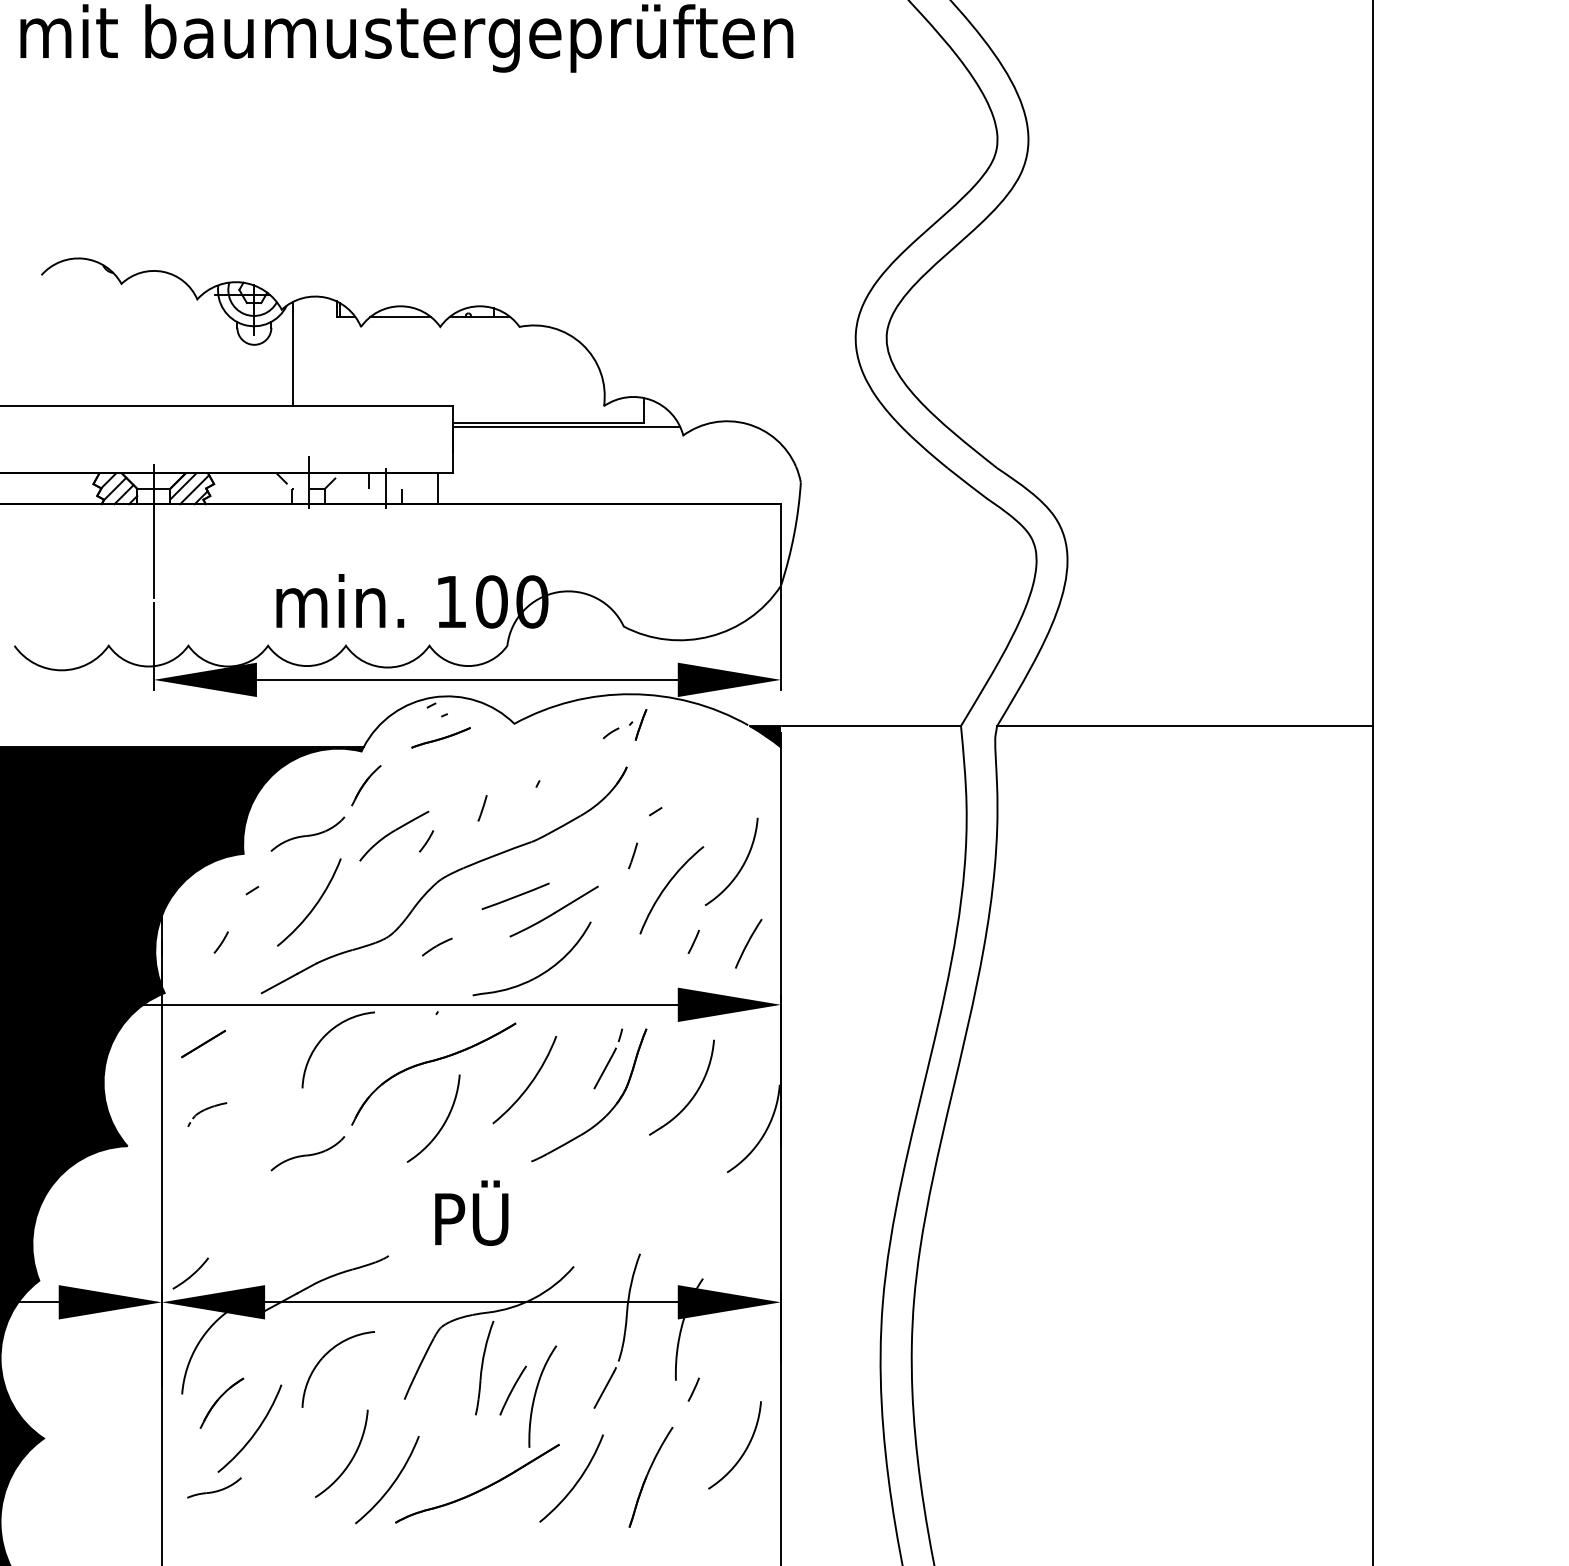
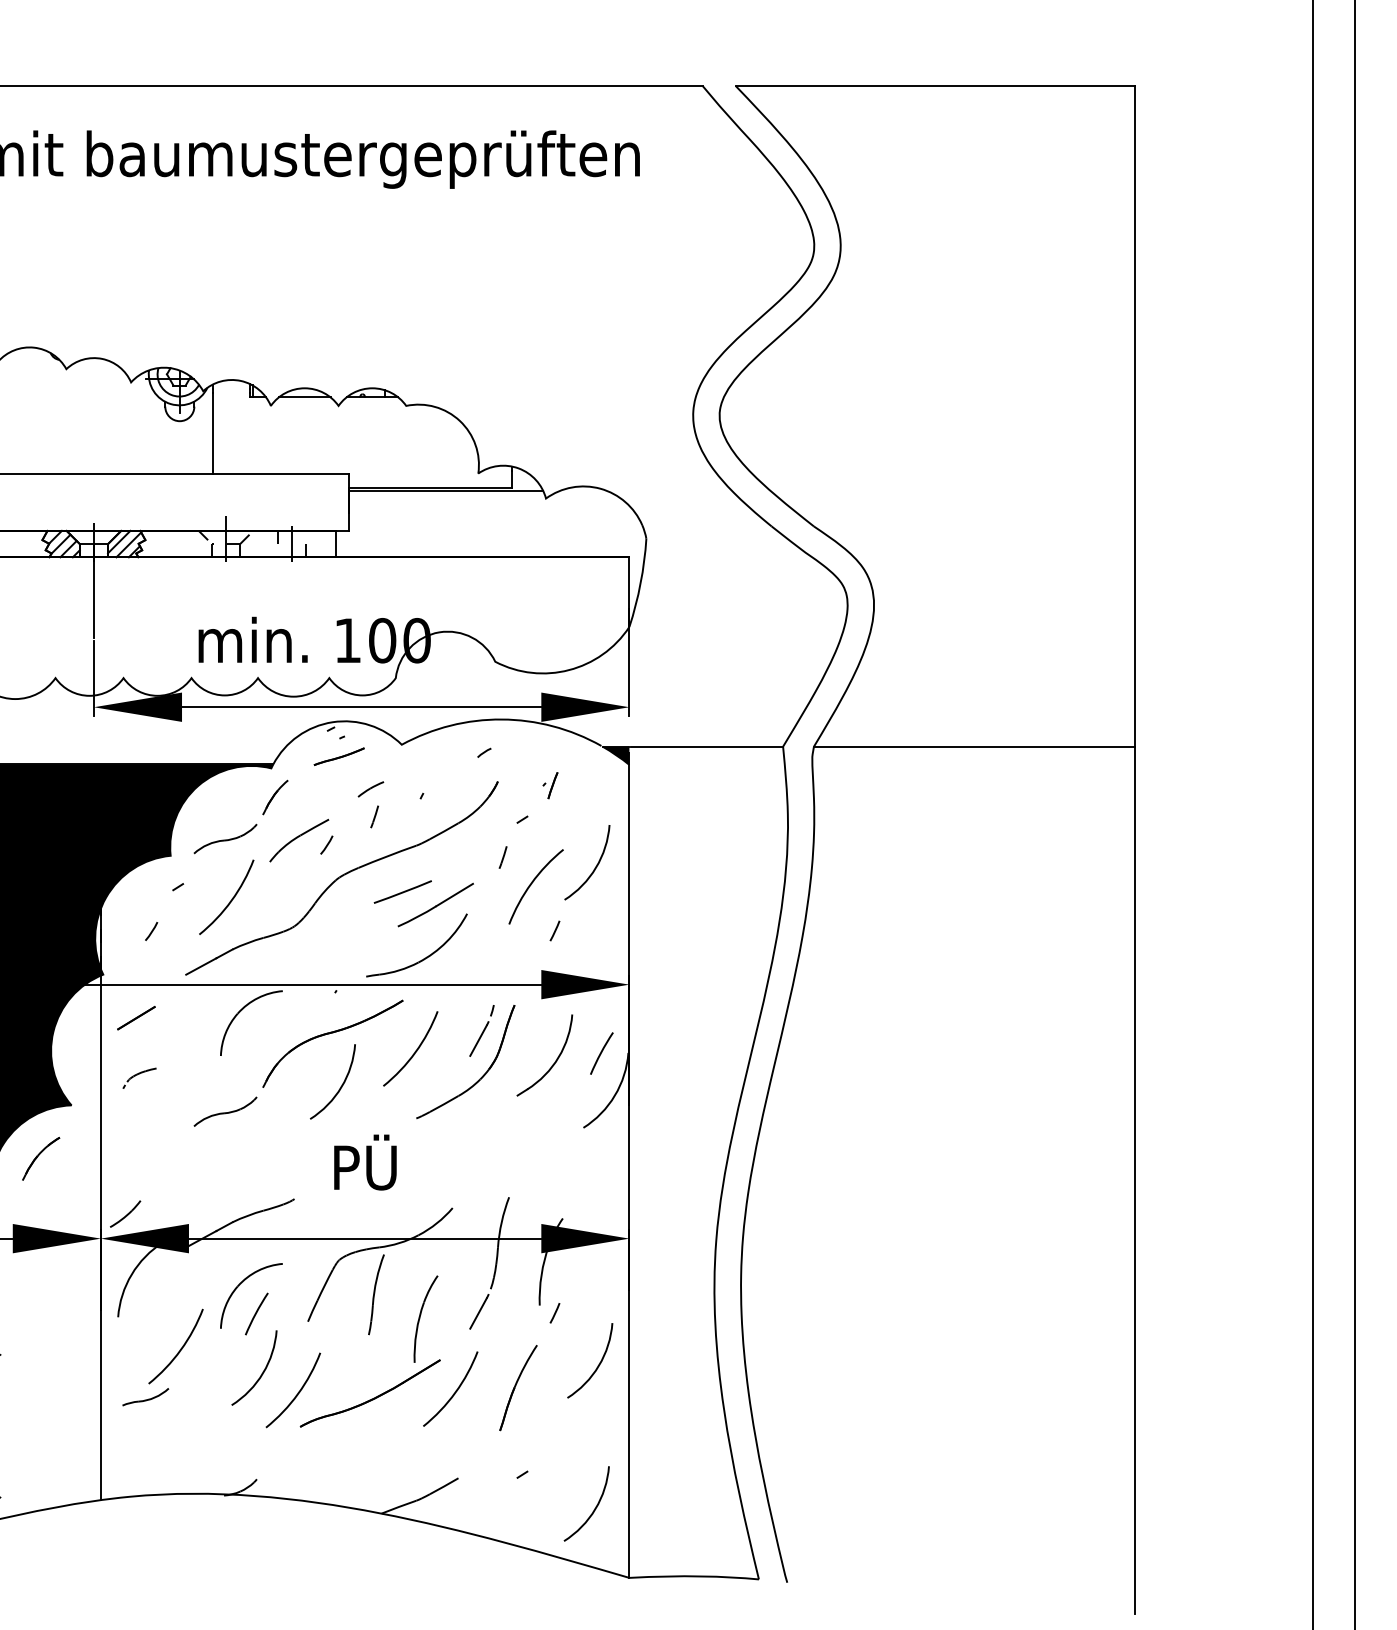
part: (638, 724) -> (550, 785), moved
line: (748, 943) -> (601, 1053), moved
part: (436, 947) -> (370, 789), moved
arc: (512, 1389) -> (256, 1313), moved
part: (222, 1402) -> (41, 1158), moved

